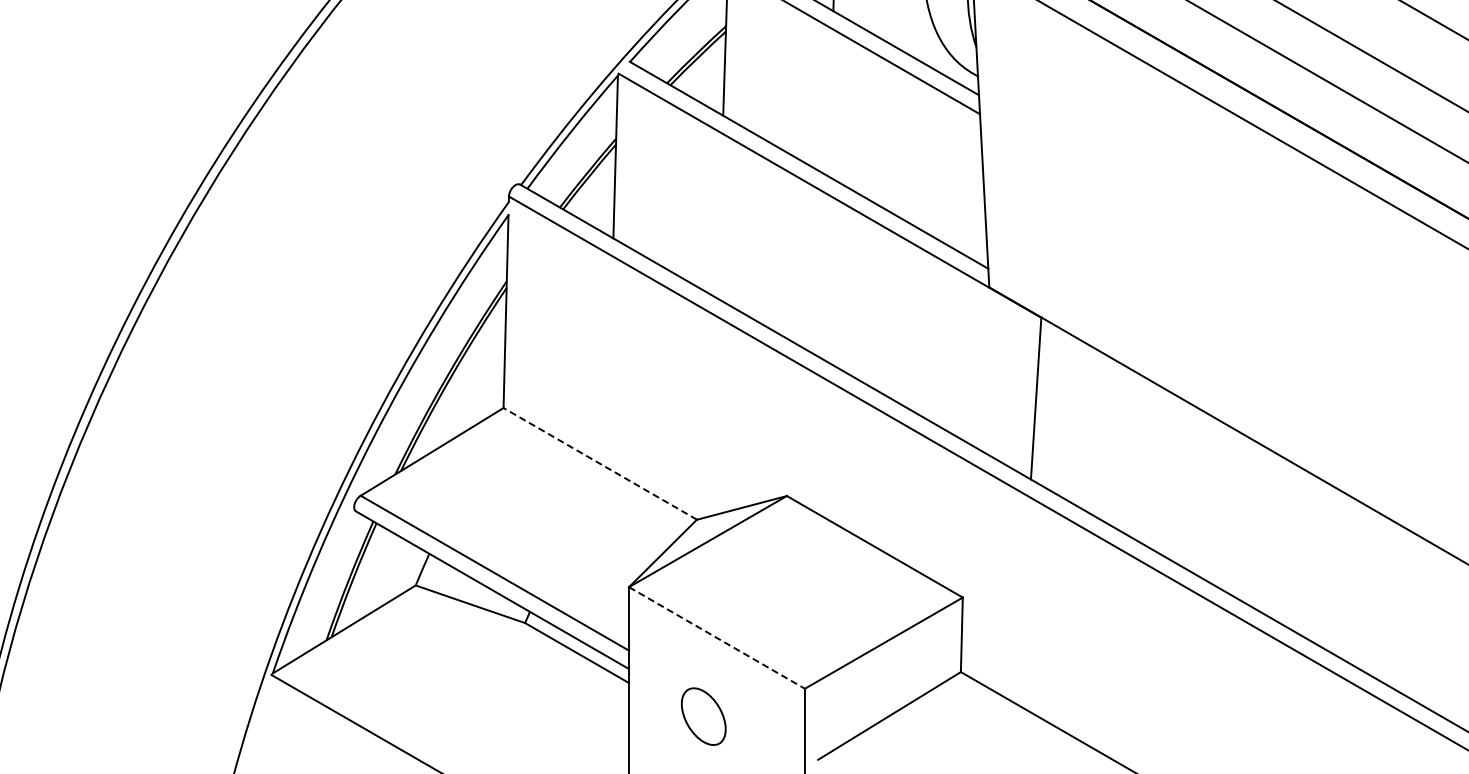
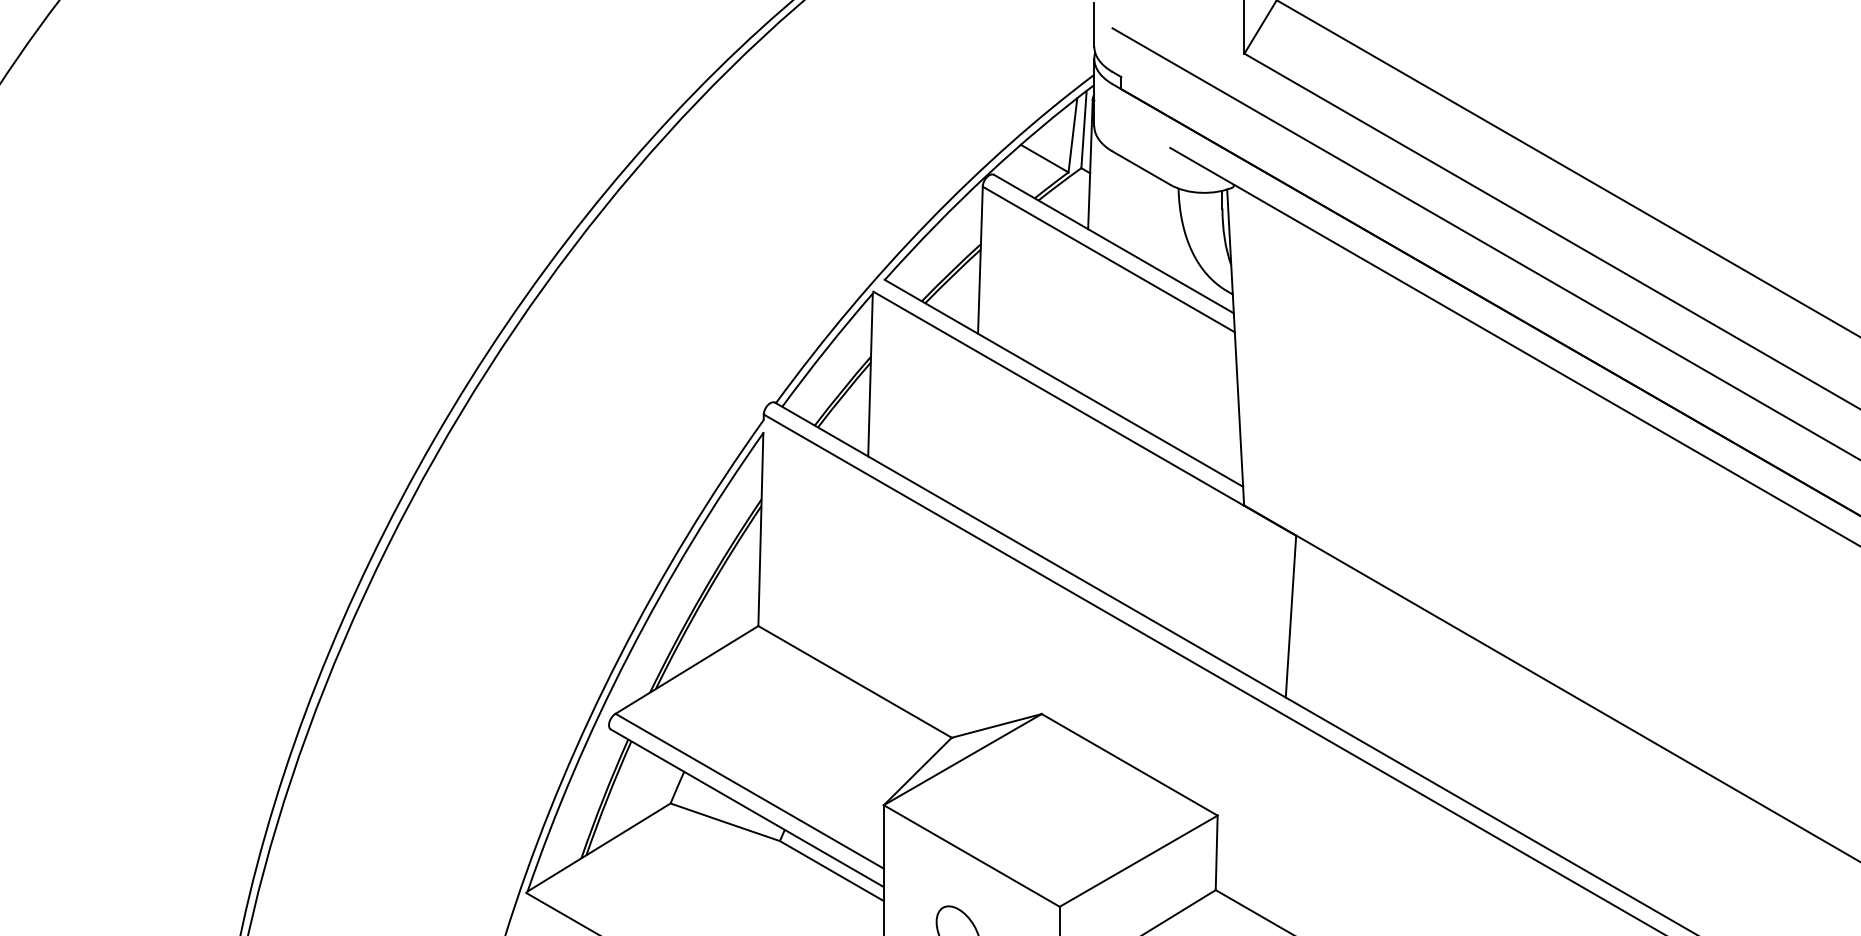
line: (600, 463) -> (855, 681), dashed -> solid
line: (716, 637) -> (971, 855), dashed -> solid

